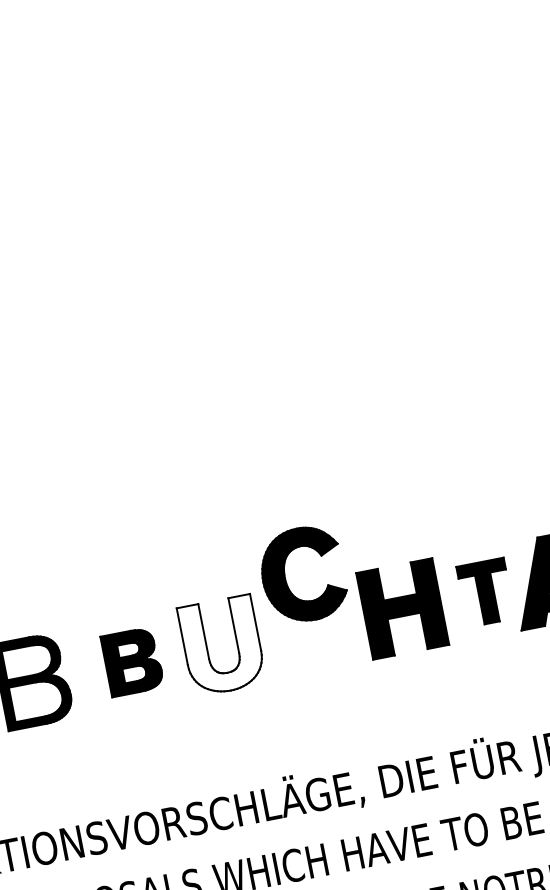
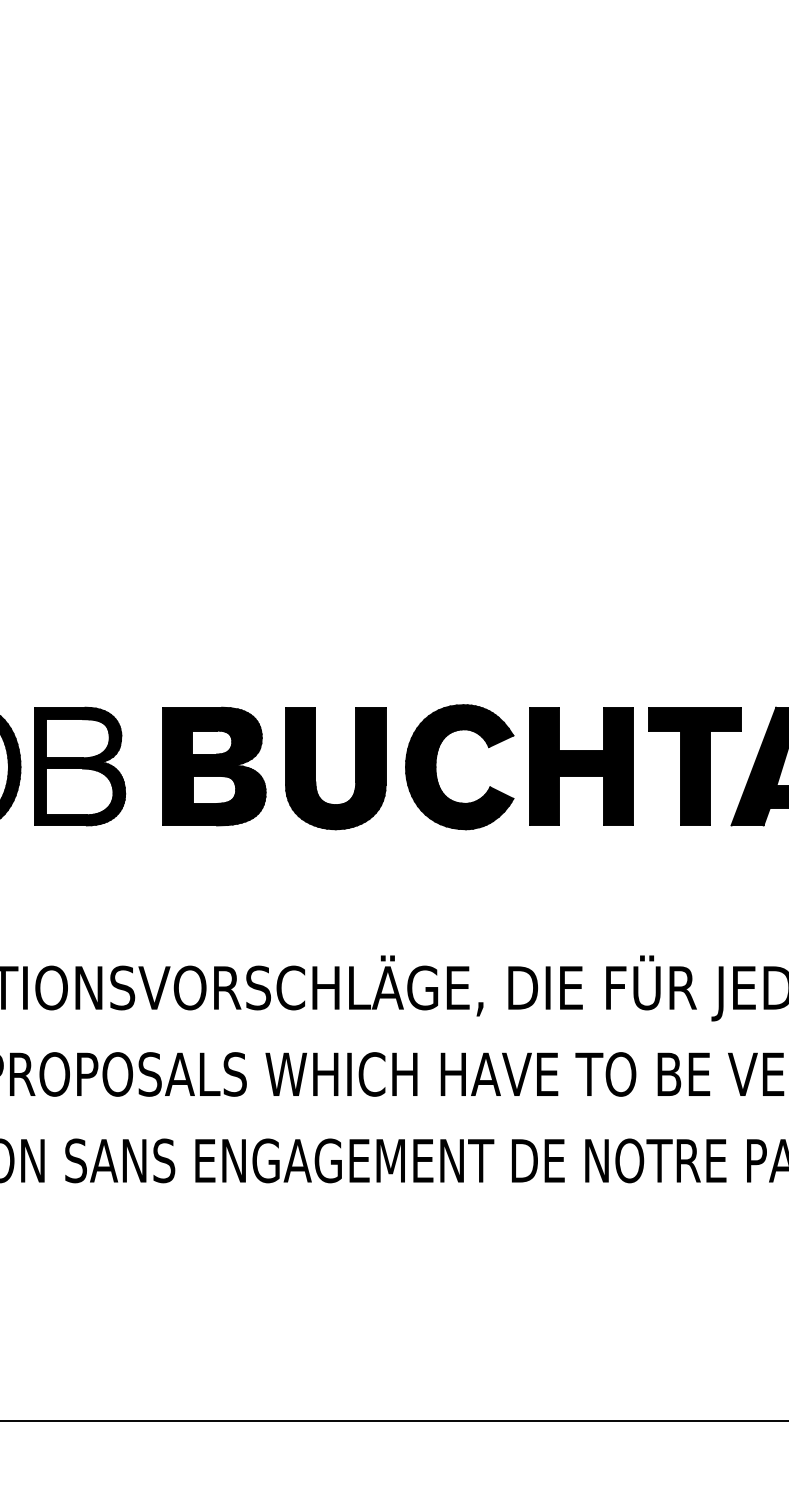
part: (285, 578) -> (436, 767), moved
part: (485, 592) -> (694, 766), size x1.43
fill: (221, 645) -> (335, 768), added
part: (132, 661) -> (214, 766), size x1.43

